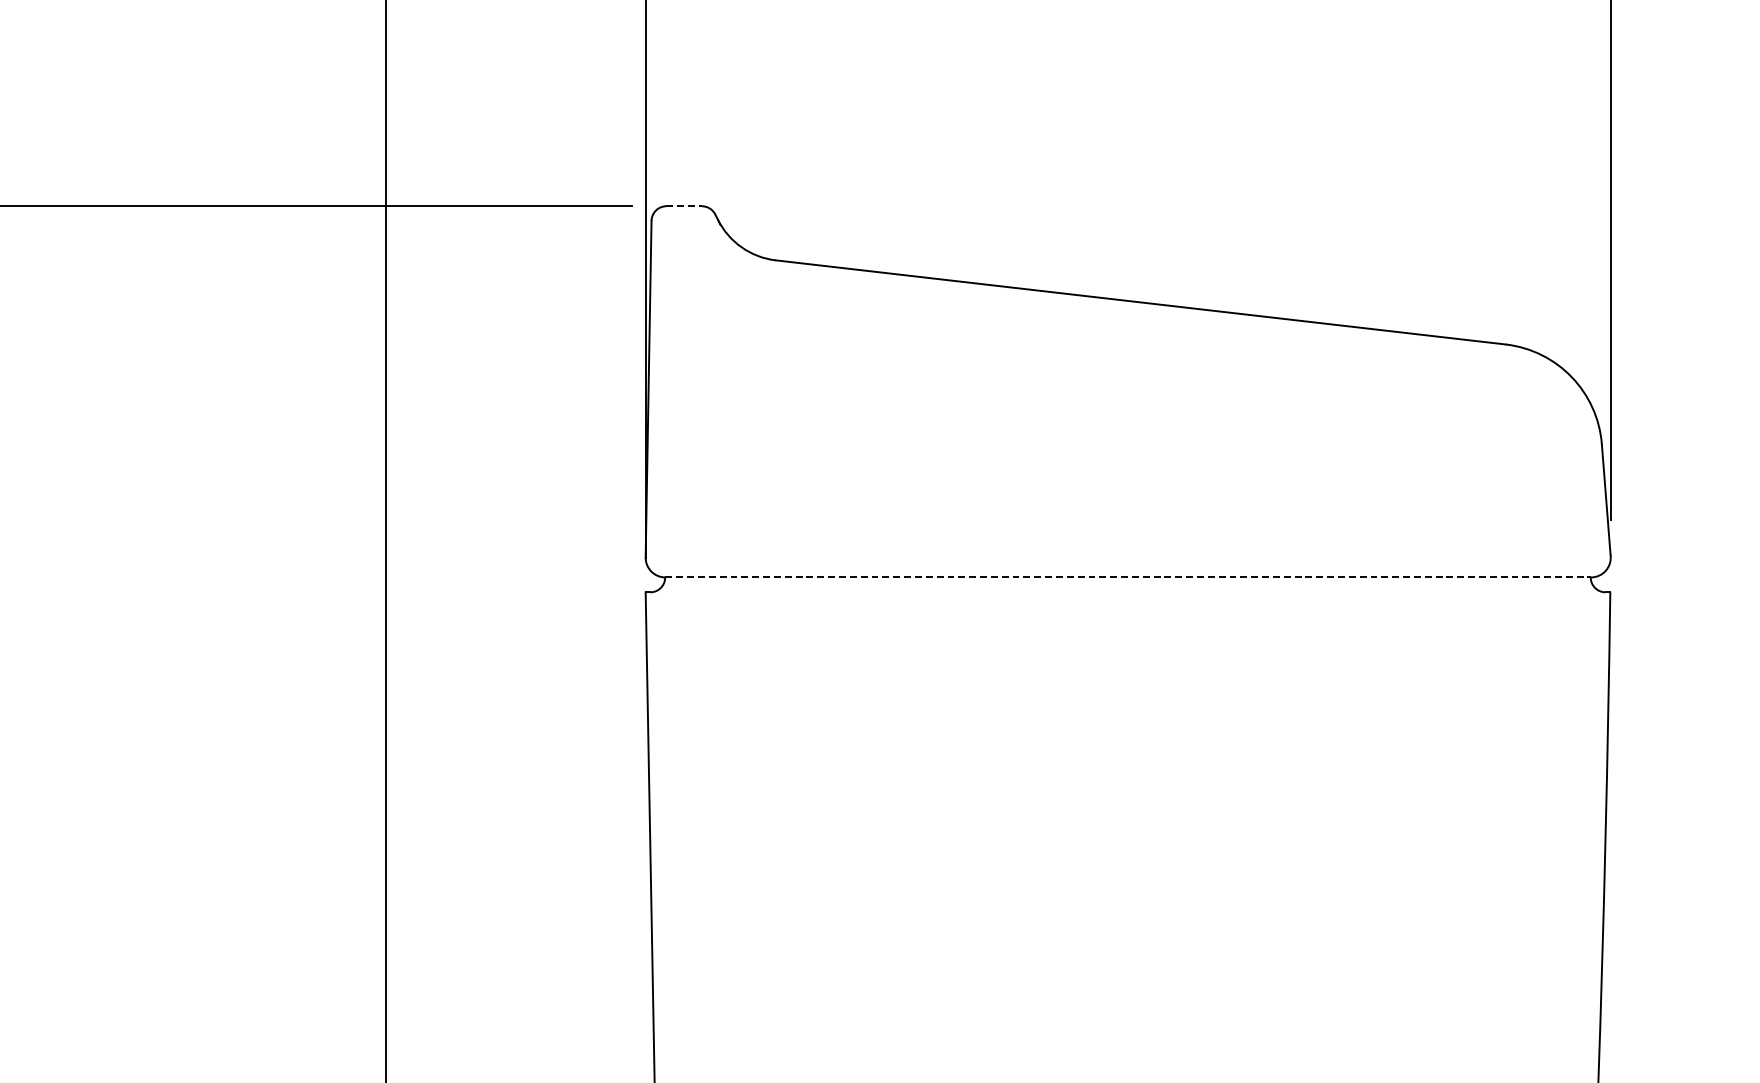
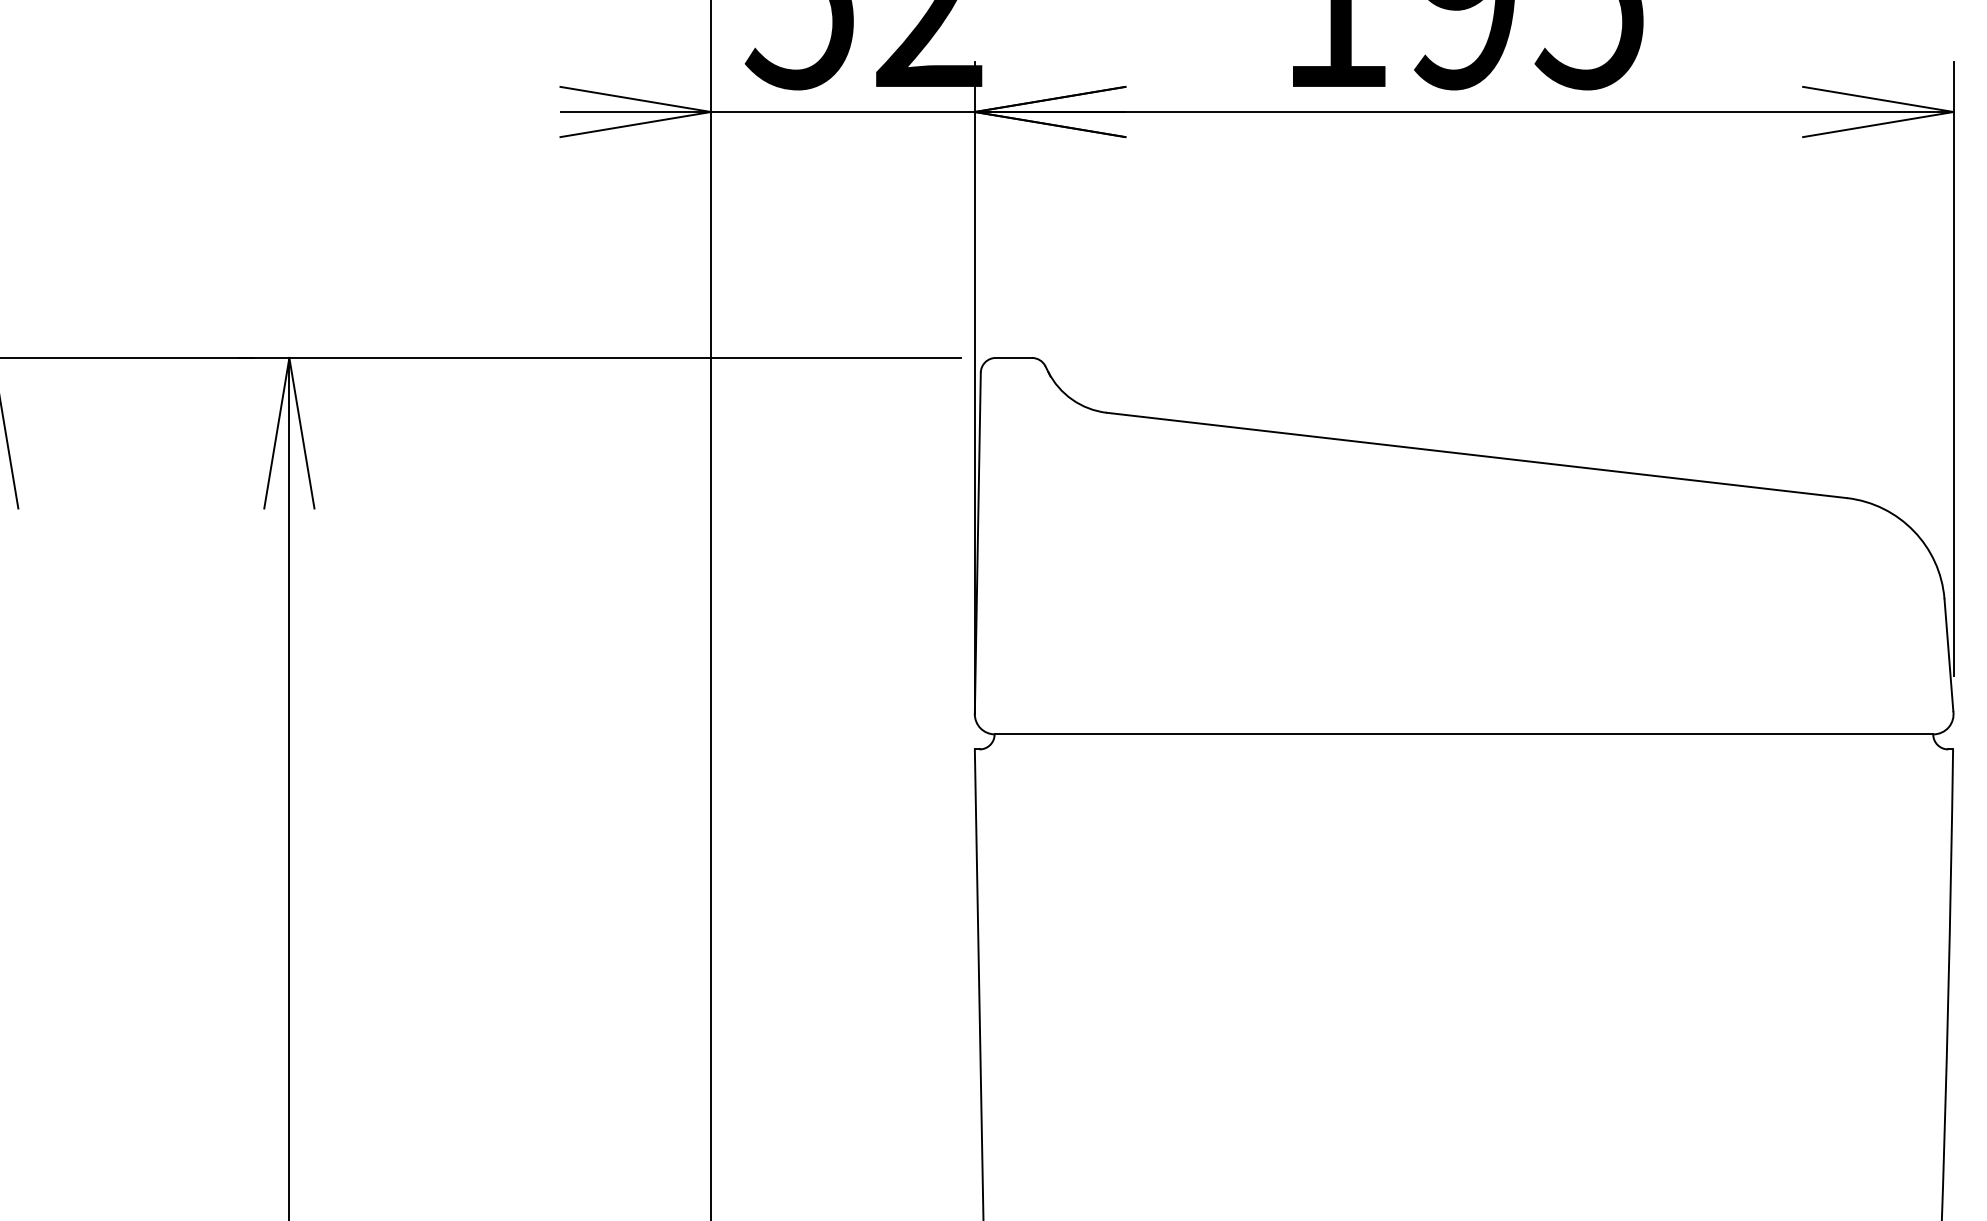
line: (684, 205) -> (1014, 357), dashed -> solid
line: (1128, 577) -> (1464, 734), dashed -> solid

